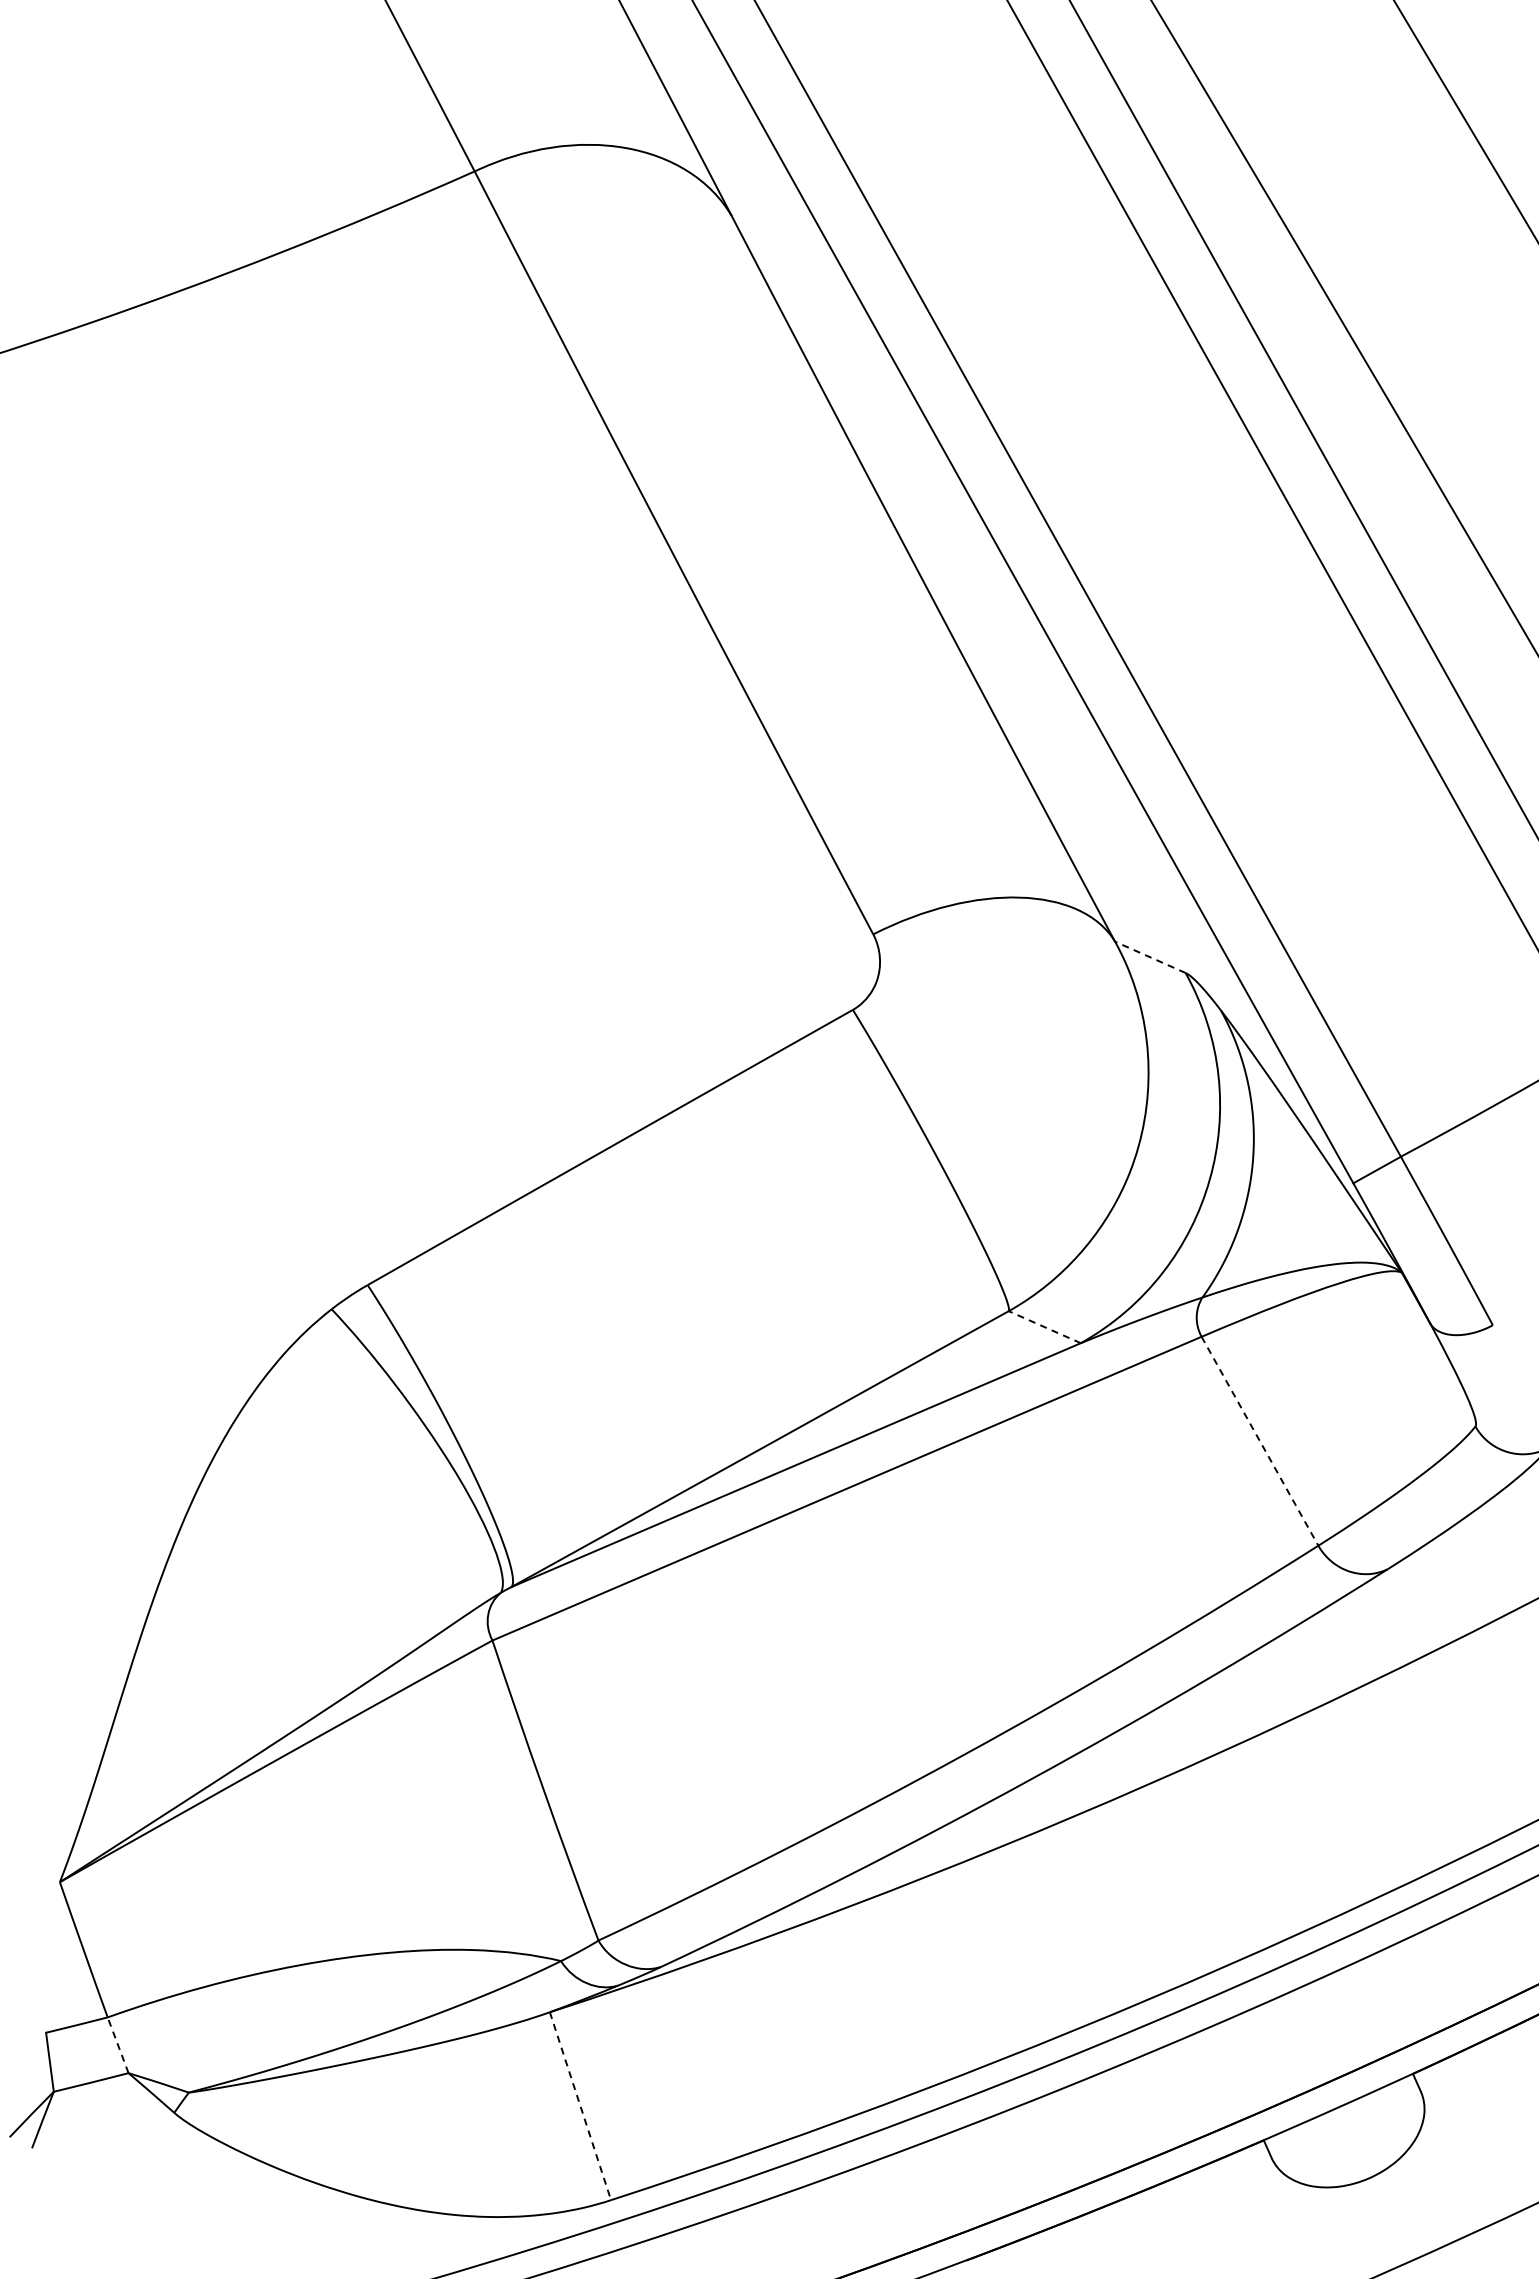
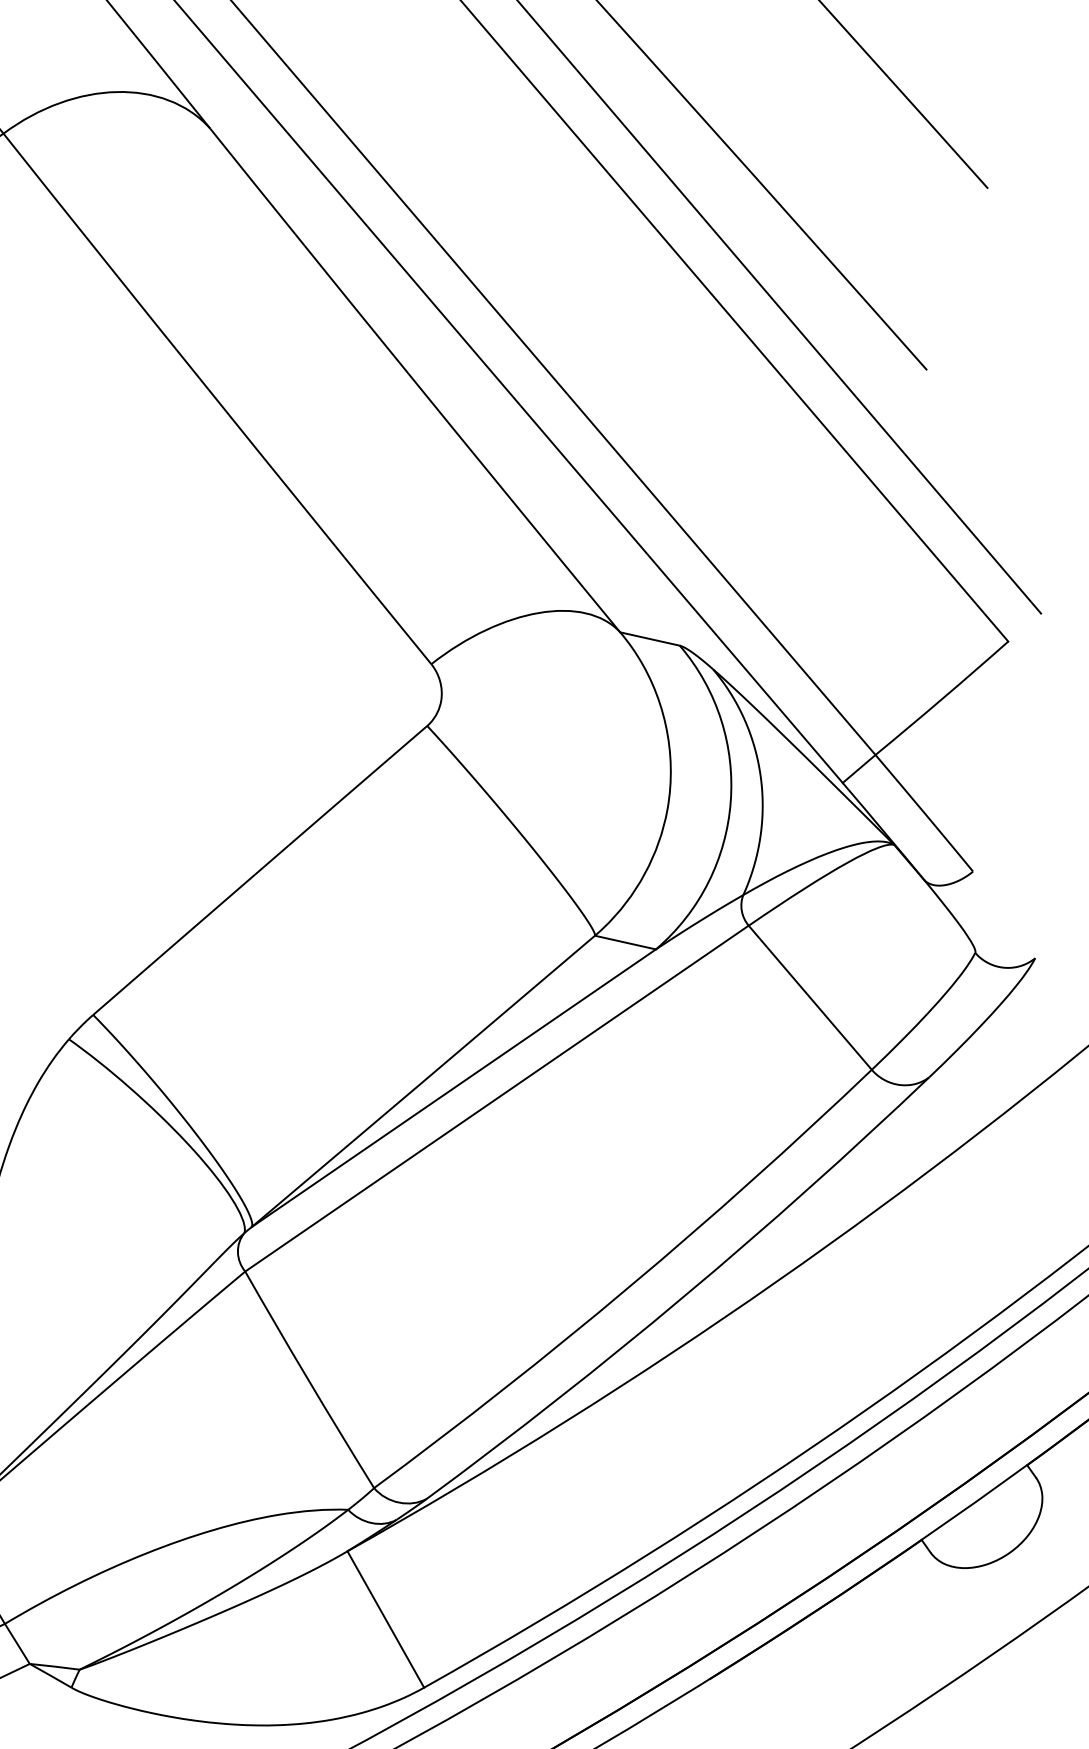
line: (1150, 957) -> (650, 639), dashed -> solid
line: (1044, 1327) -> (625, 942), dashed -> solid
line: (1259, 1441) -> (809, 998), dashed -> solid
line: (118, 2045) -> (17, 1644), dashed -> solid
line: (580, 2106) -> (385, 1619), dashed -> solid

